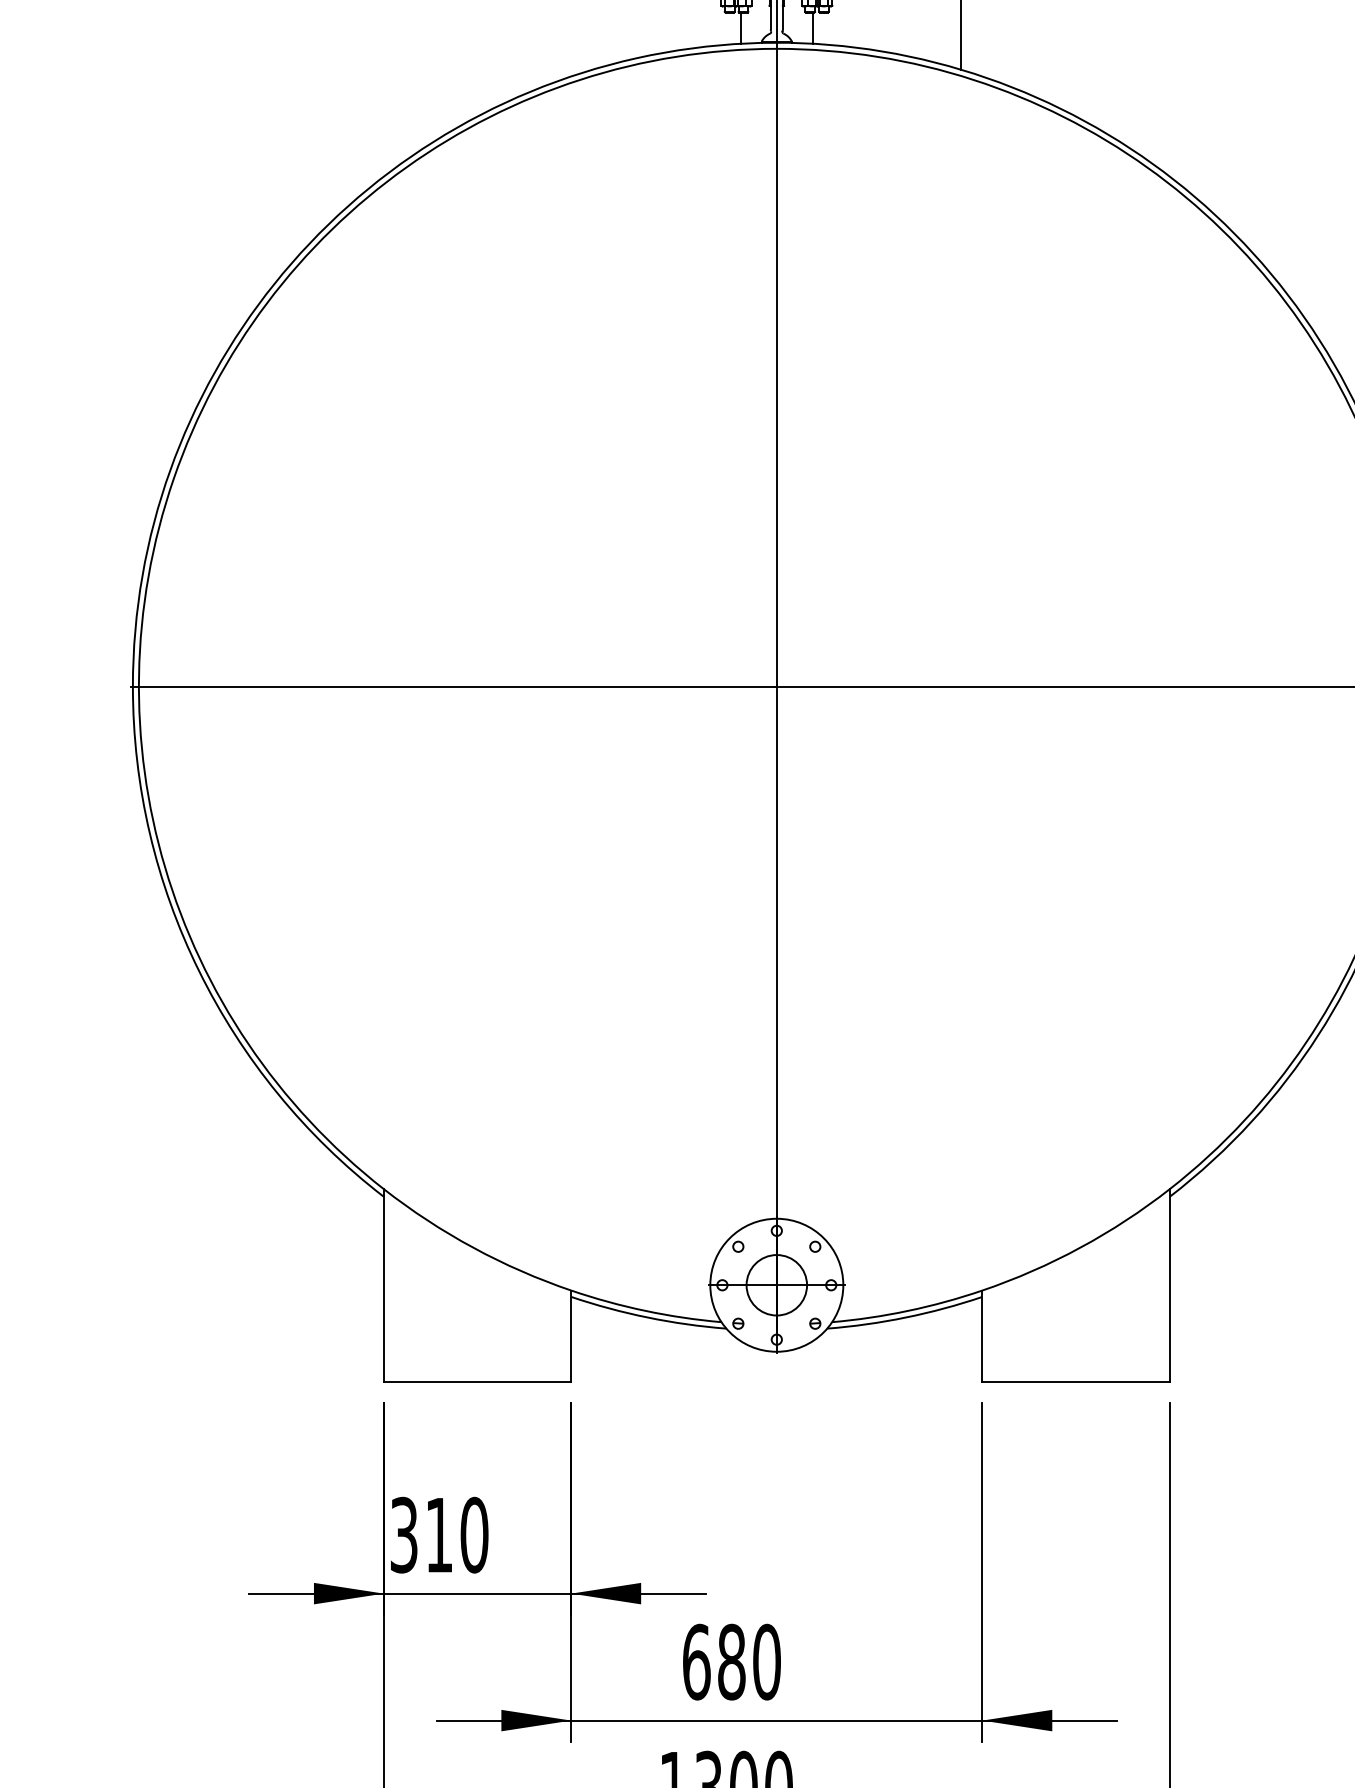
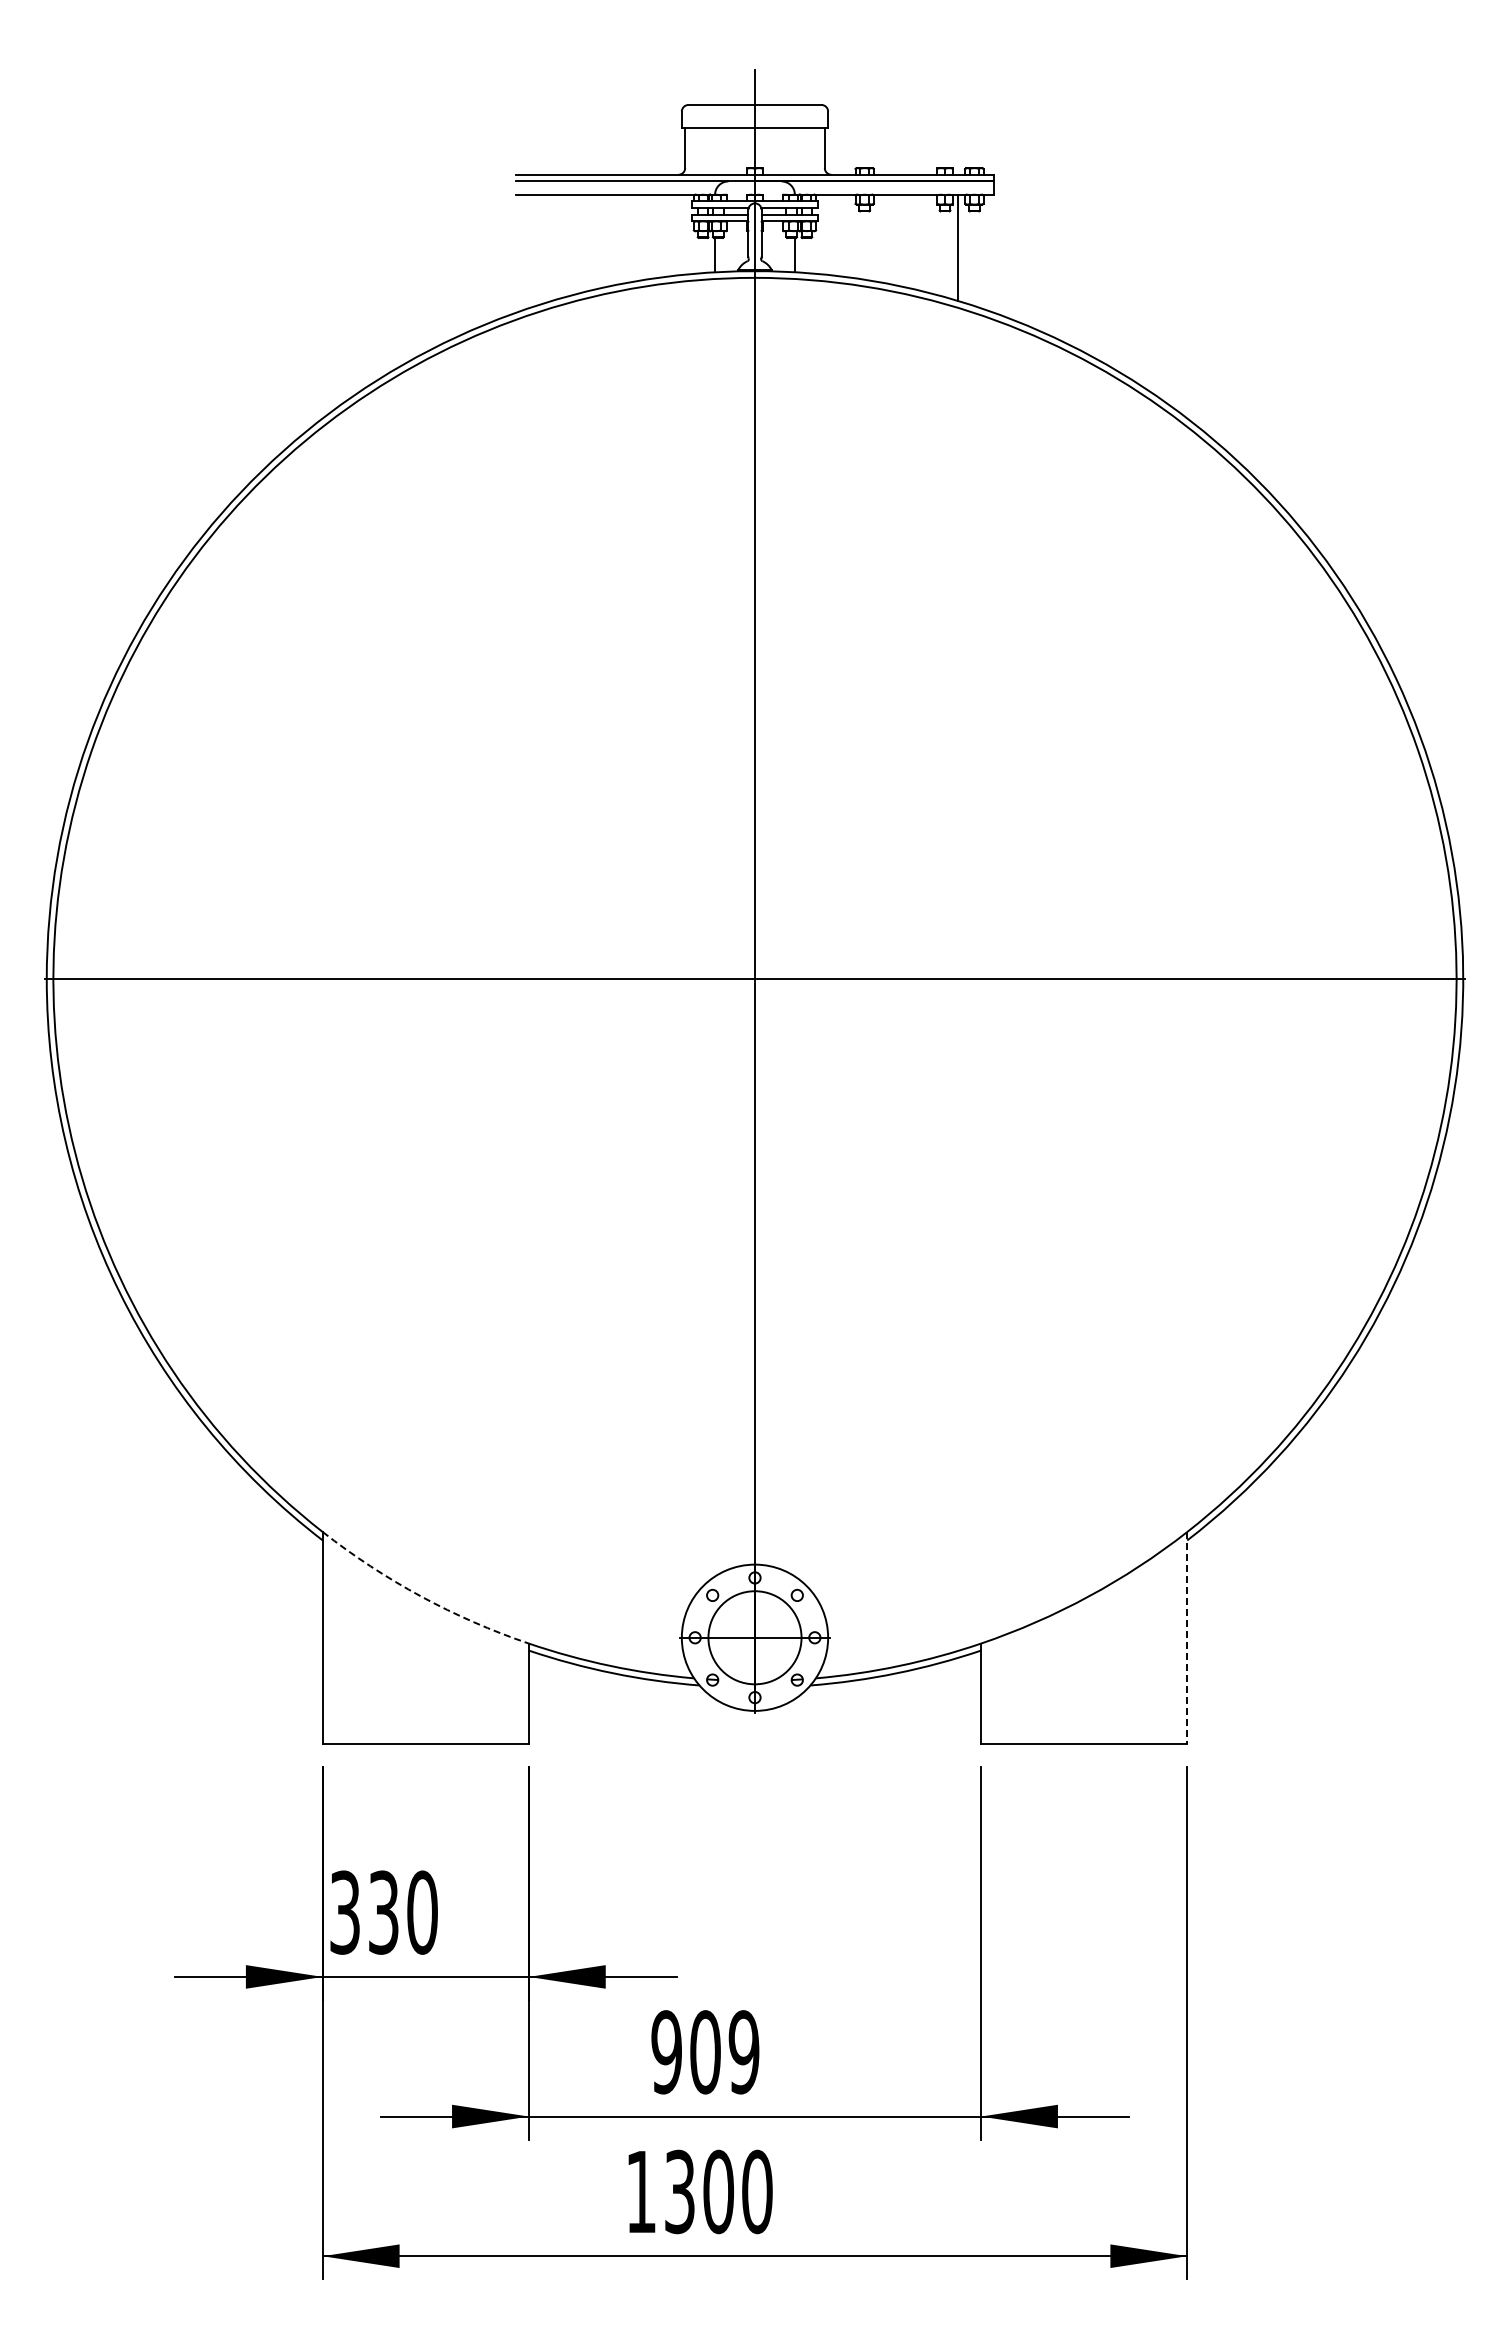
arc: (473, 1247) -> (421, 1596), solid -> dashed
circle: (776, 1285) -> (754, 1637), size x1.4
line: (1170, 1285) -> (1187, 1638), solid -> dashed
text: (439, 1535) -> (383, 1912), 310 -> 330
text: (731, 1662) -> (705, 2052), 680 -> 909

